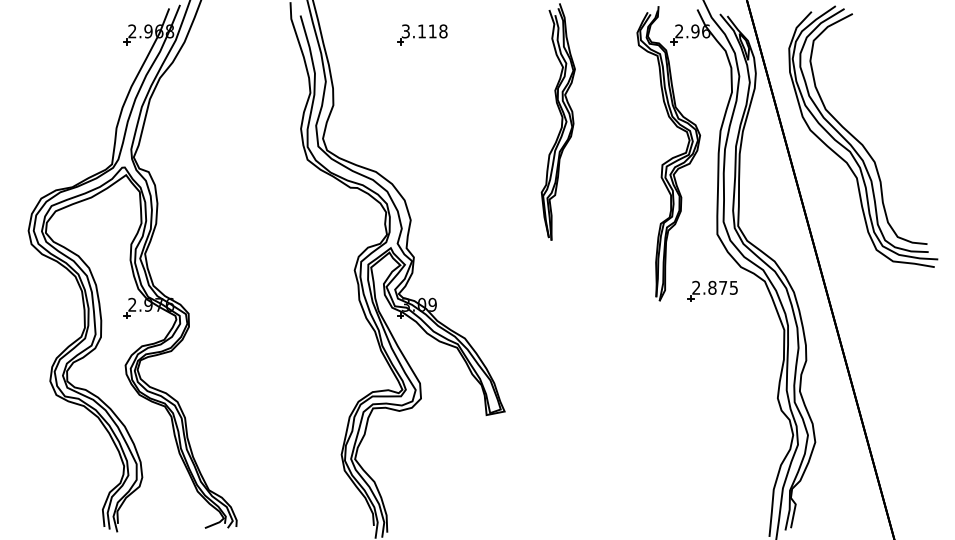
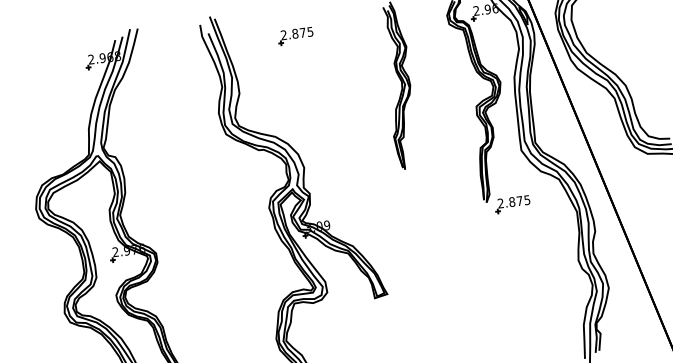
text: (424, 31) -> (297, 33), 3.118 -> 2.875
part: (712, 290) -> (512, 203), moved

